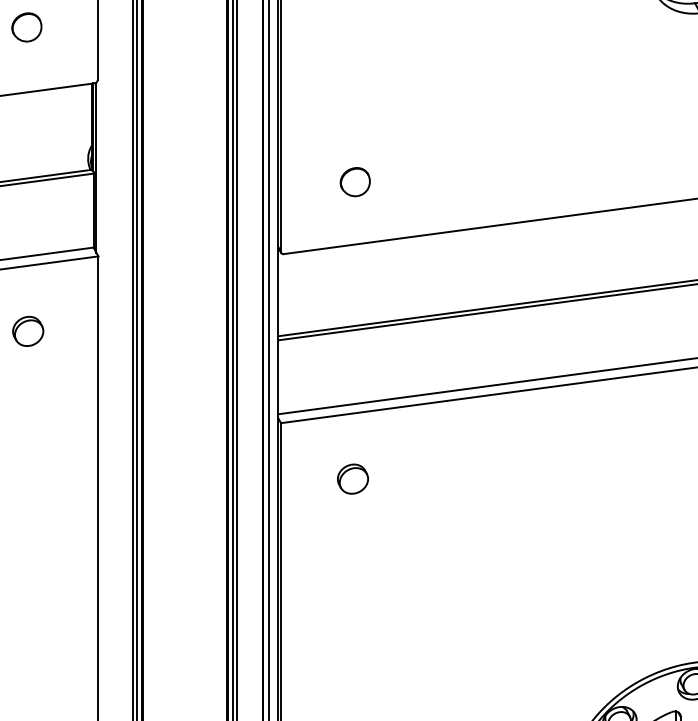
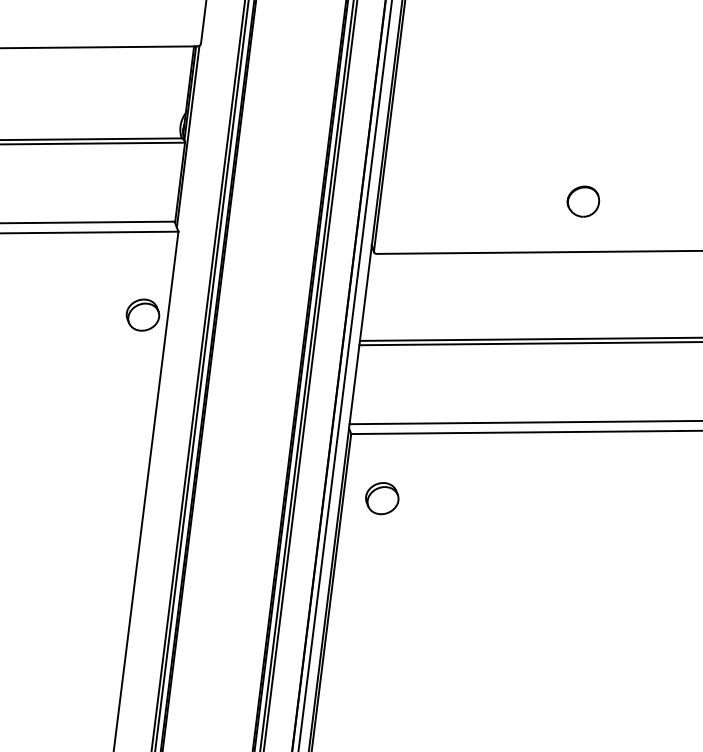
part: (354, 182) -> (582, 201), moved
part: (28, 330) -> (143, 314), moved
part: (352, 478) -> (381, 497), moved

